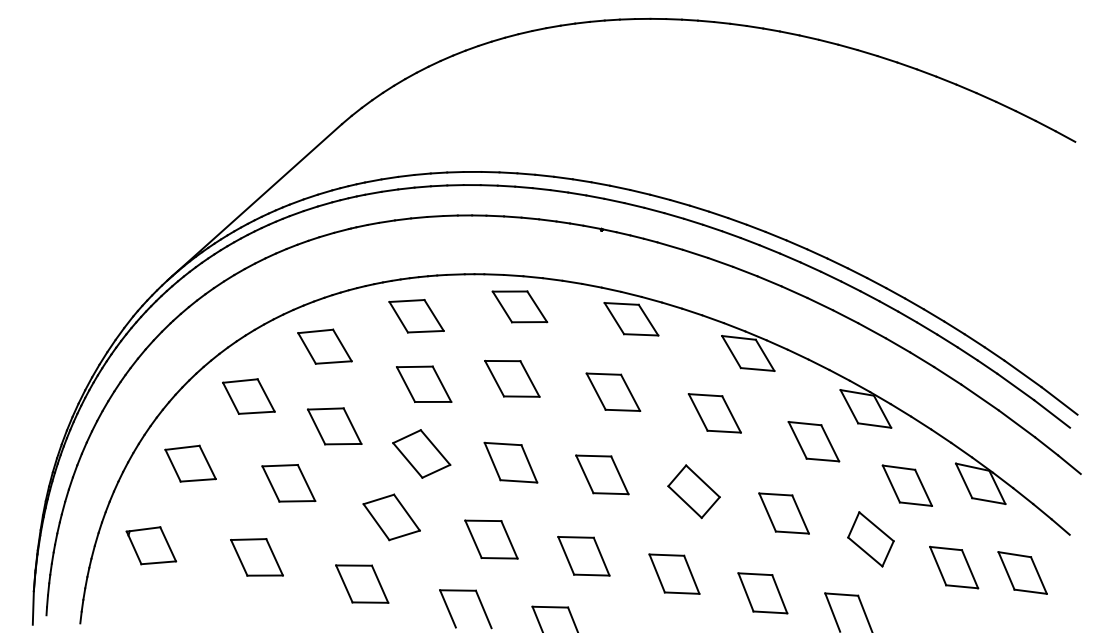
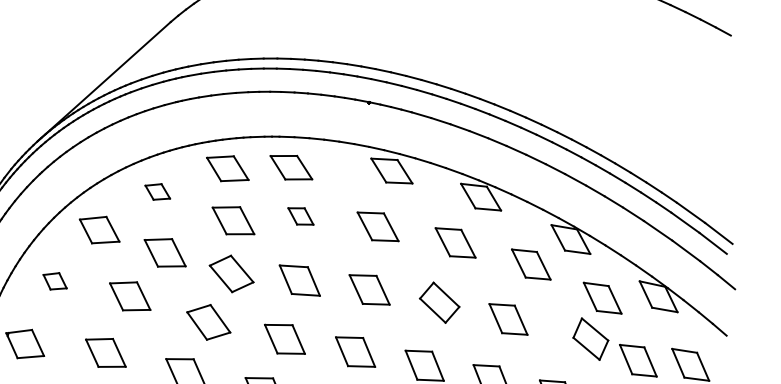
part: (519, 306) -> (291, 167), moved
part: (324, 346) -> (157, 191), size x0.6
part: (512, 378) -> (301, 216), size x0.6
part: (190, 463) -> (55, 281), size x0.6
part: (870, 539) -> (590, 339), moved

